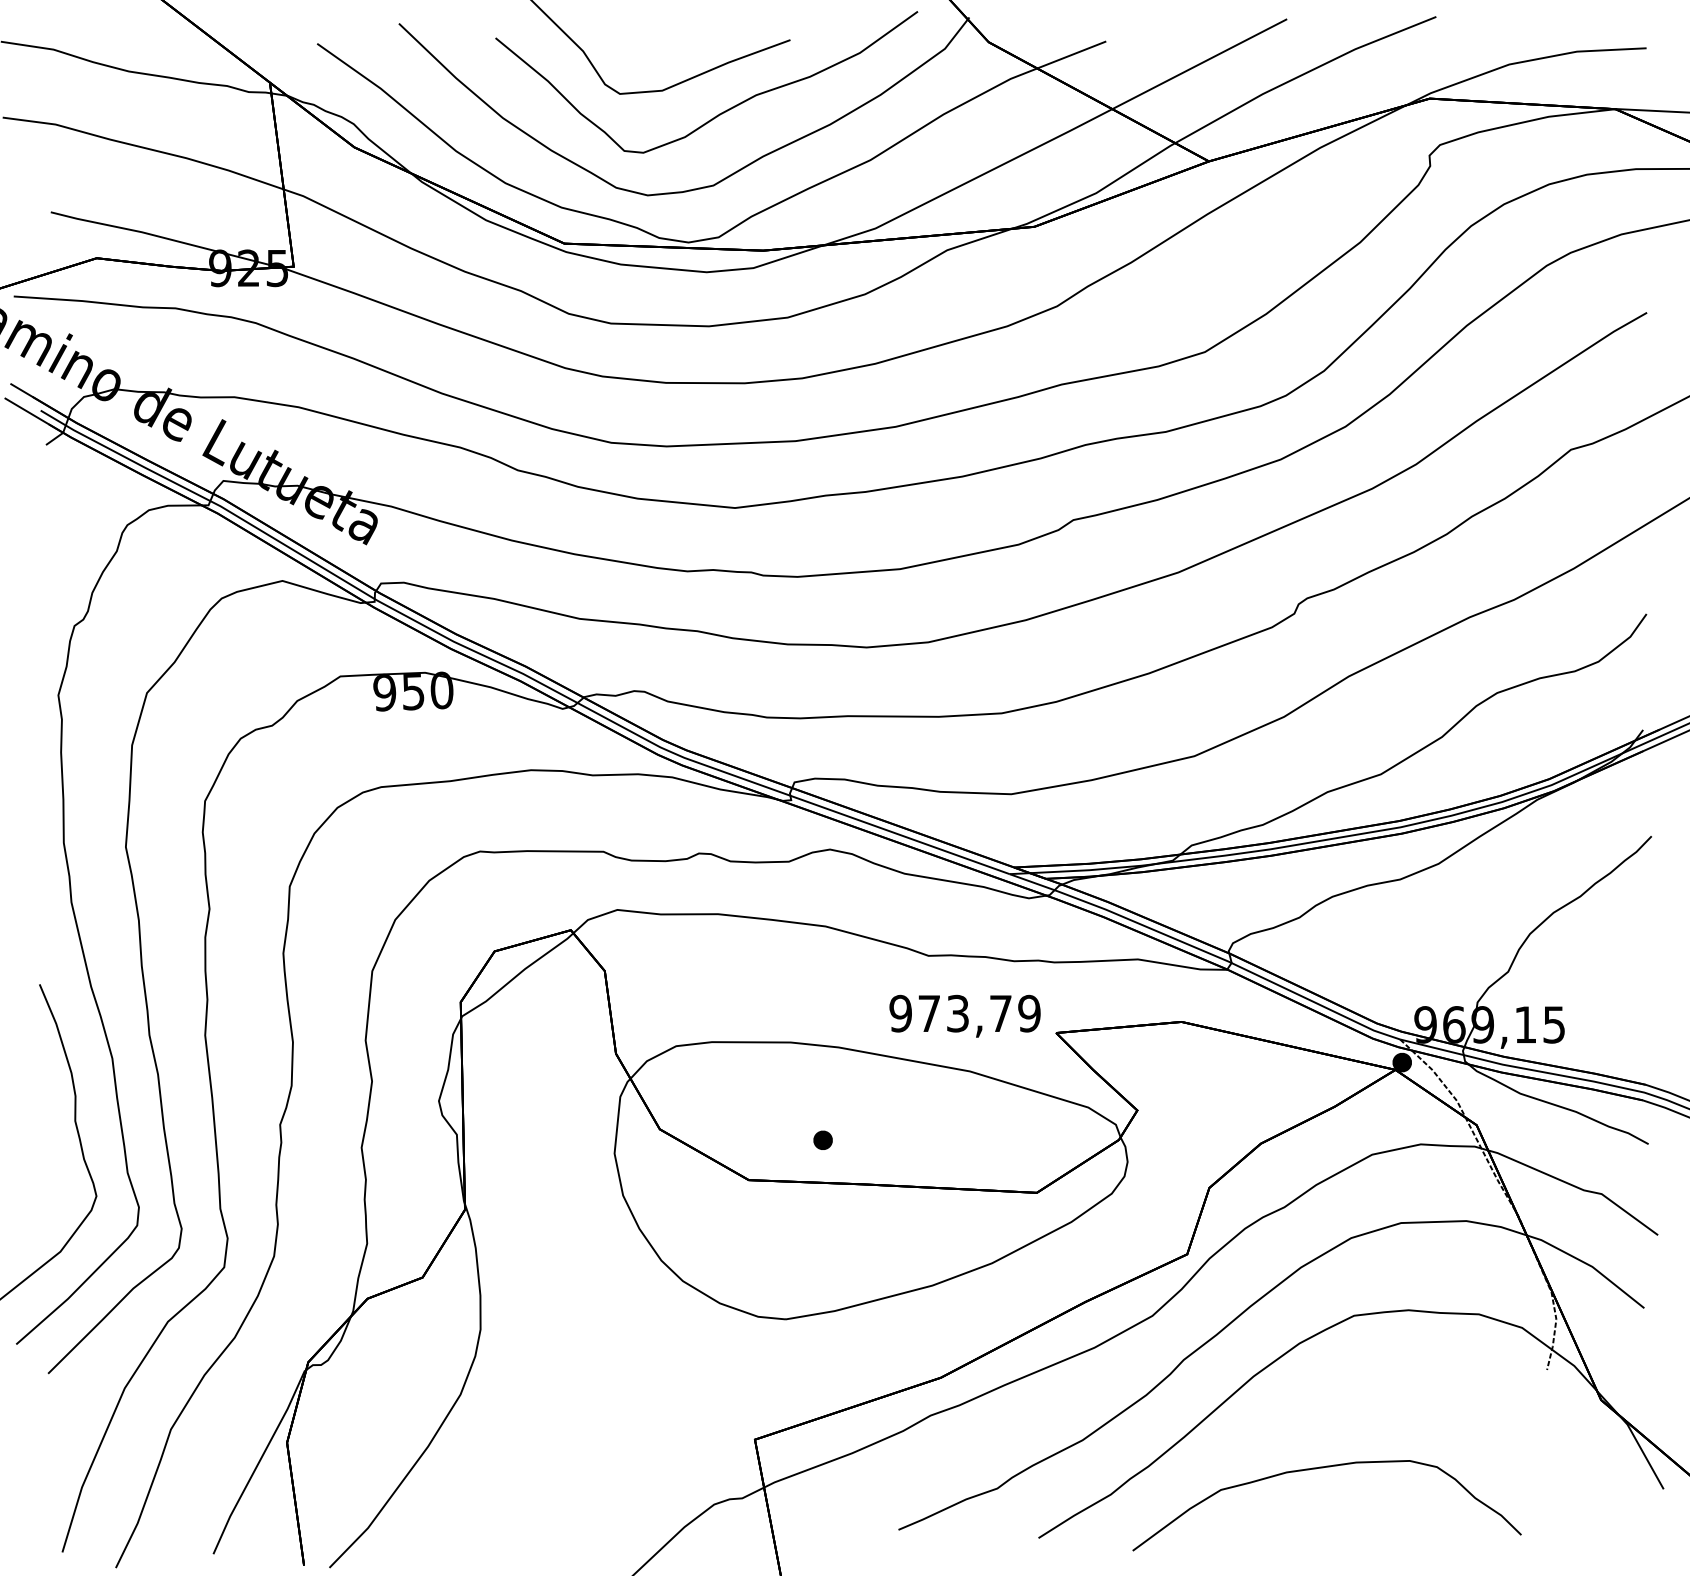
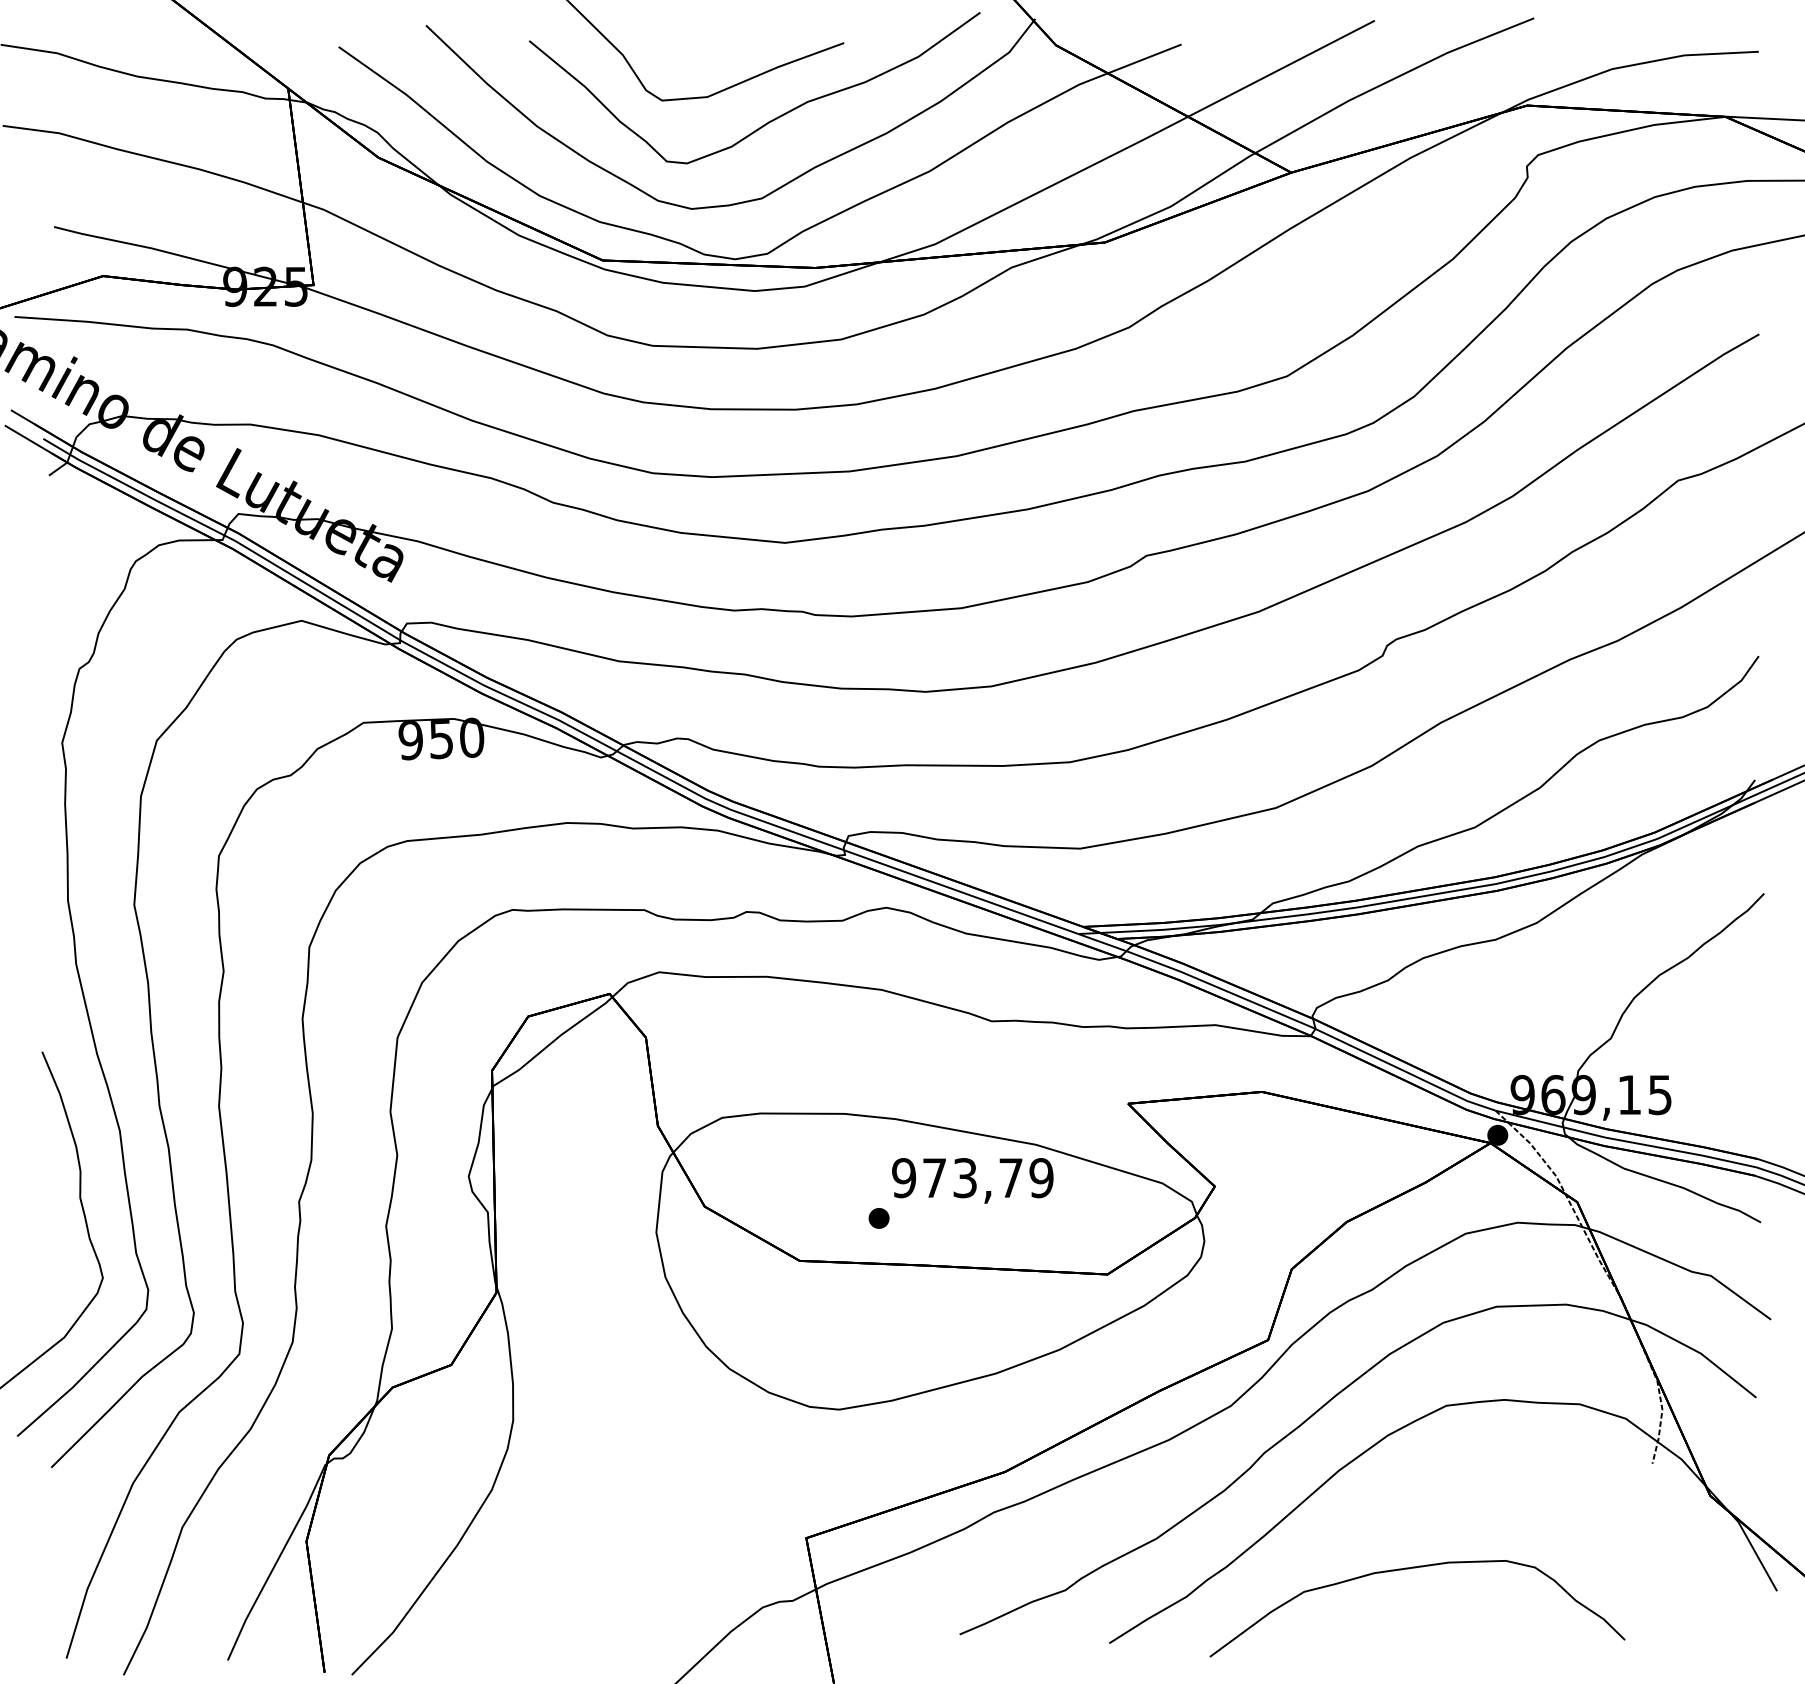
text: (964, 1015) -> (972, 1180), moved

